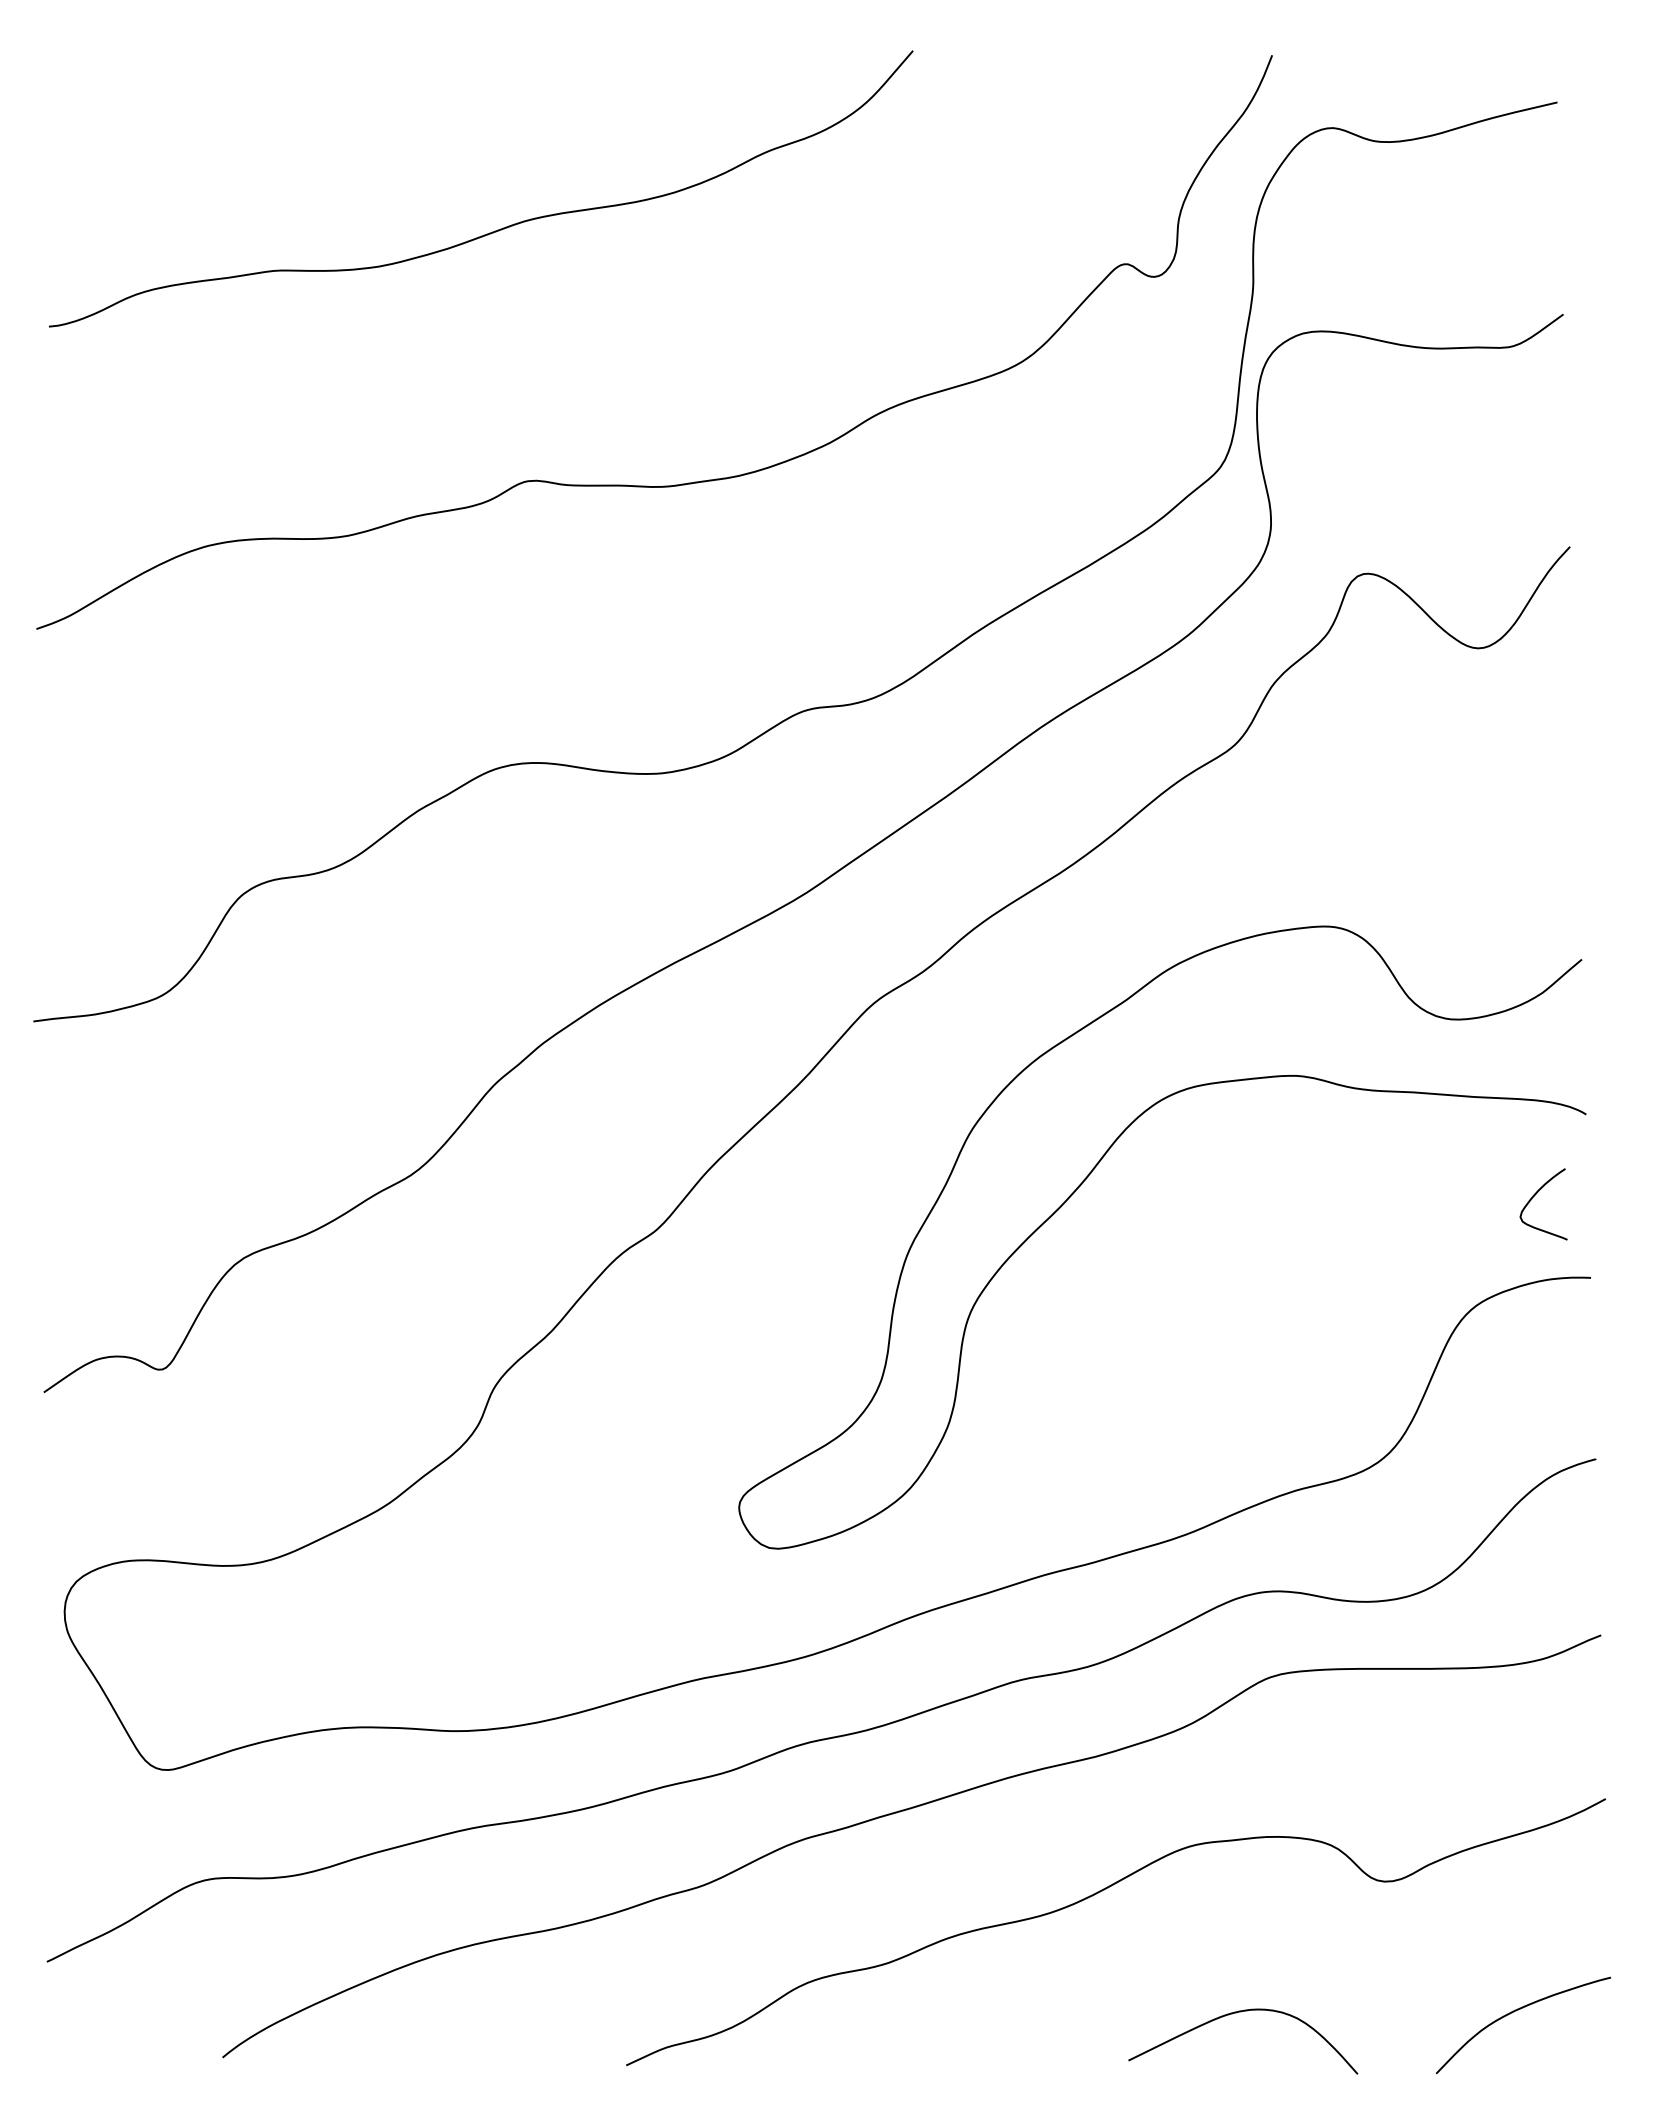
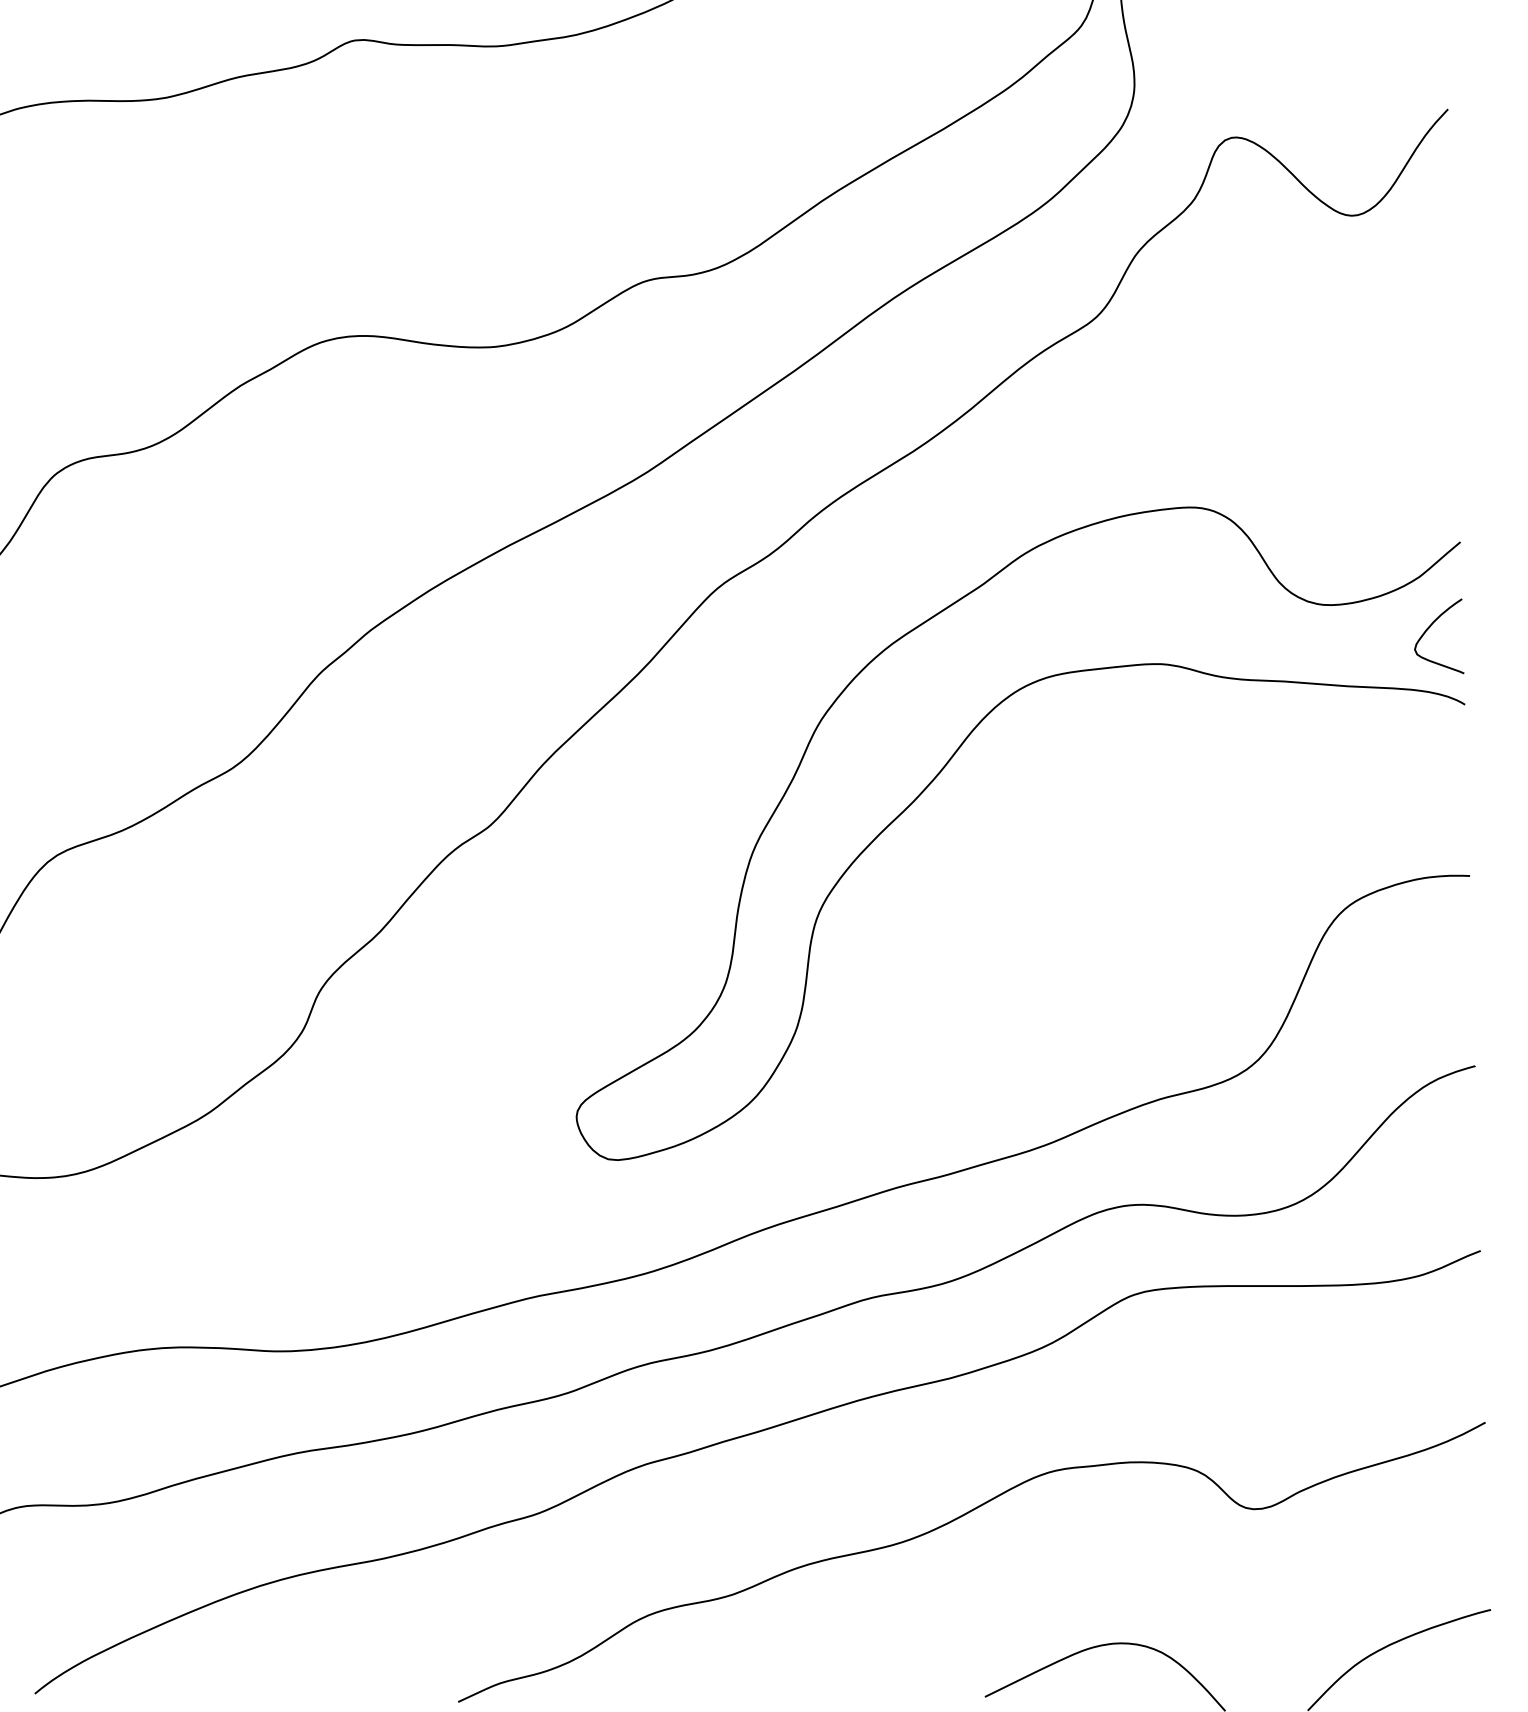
curve: (1535, 1195) -> (1430, 627), moved

